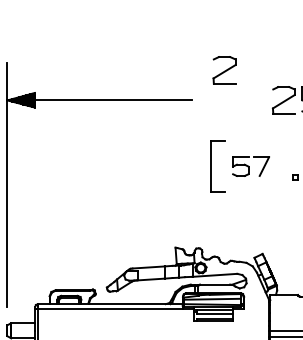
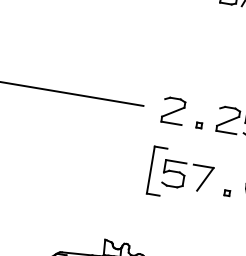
part: (224, 70) -> (173, 111), moved
part: (254, 110) -> (199, 124), added
part: (250, 166) -> (187, 176), size x1.43

